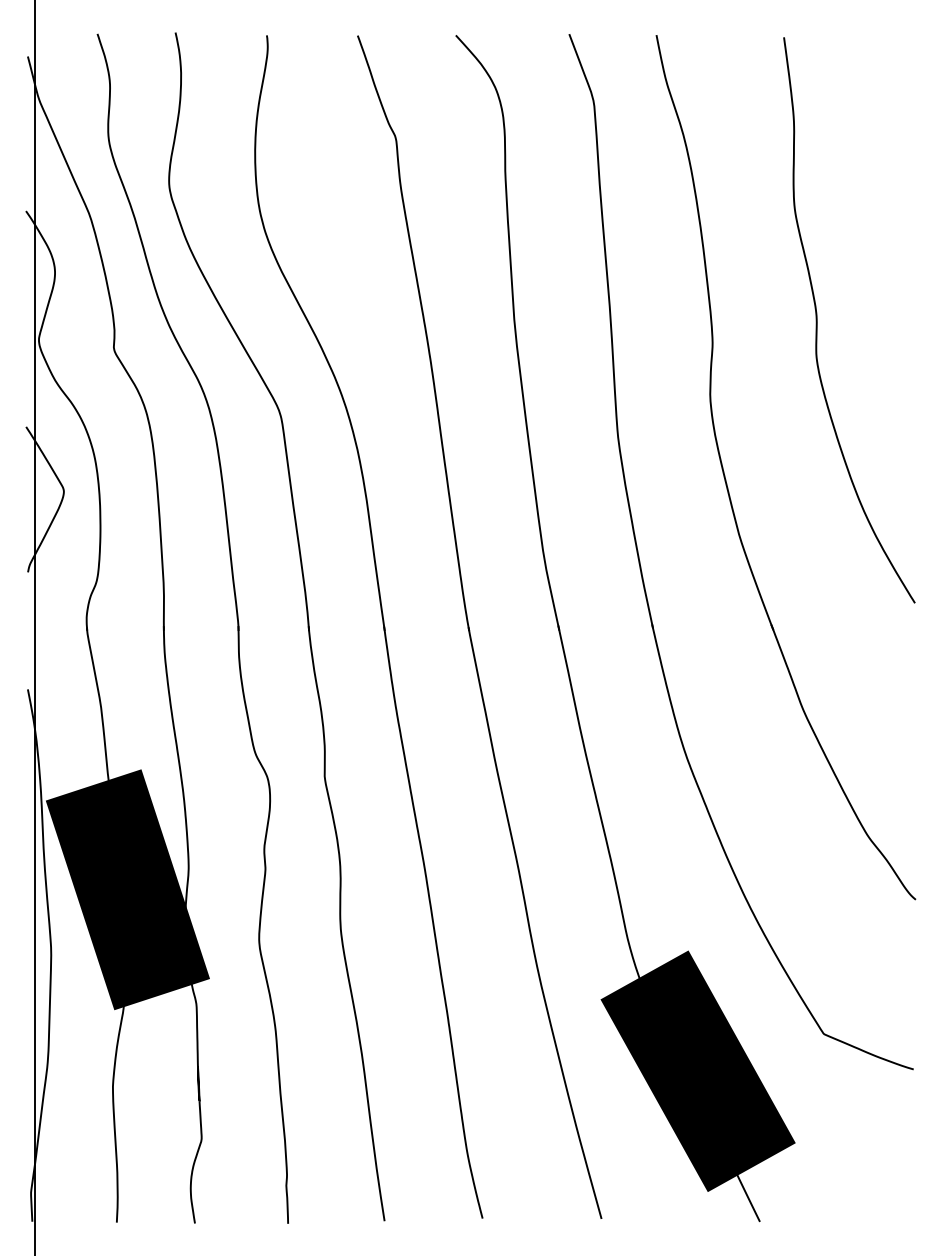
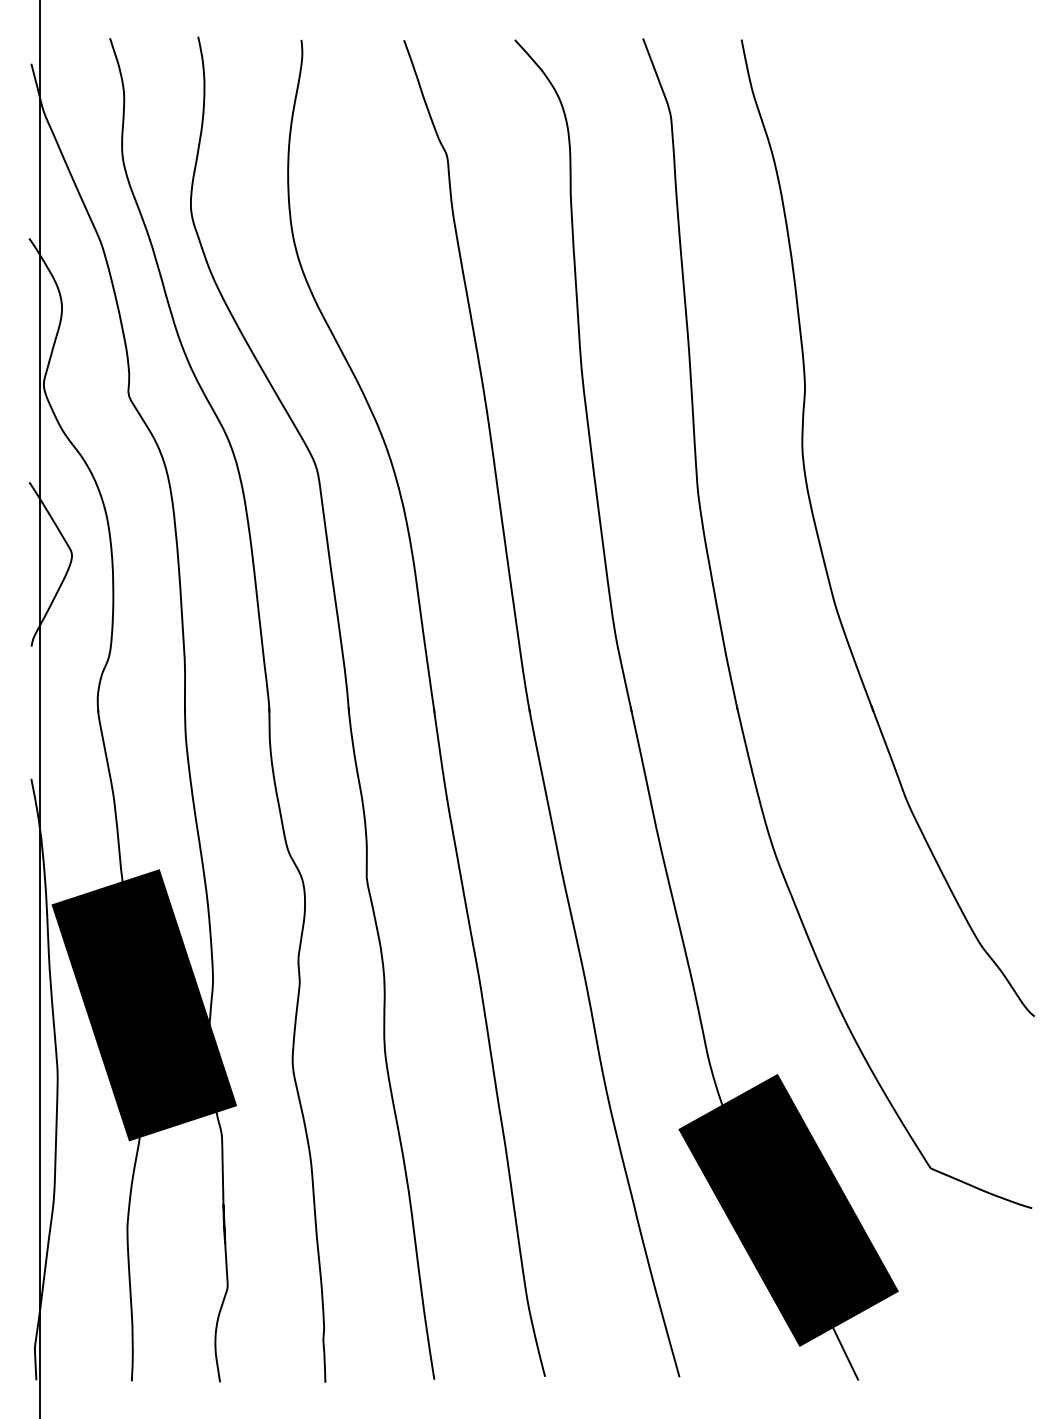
curve: (817, 320) -> (923, 362), removed

